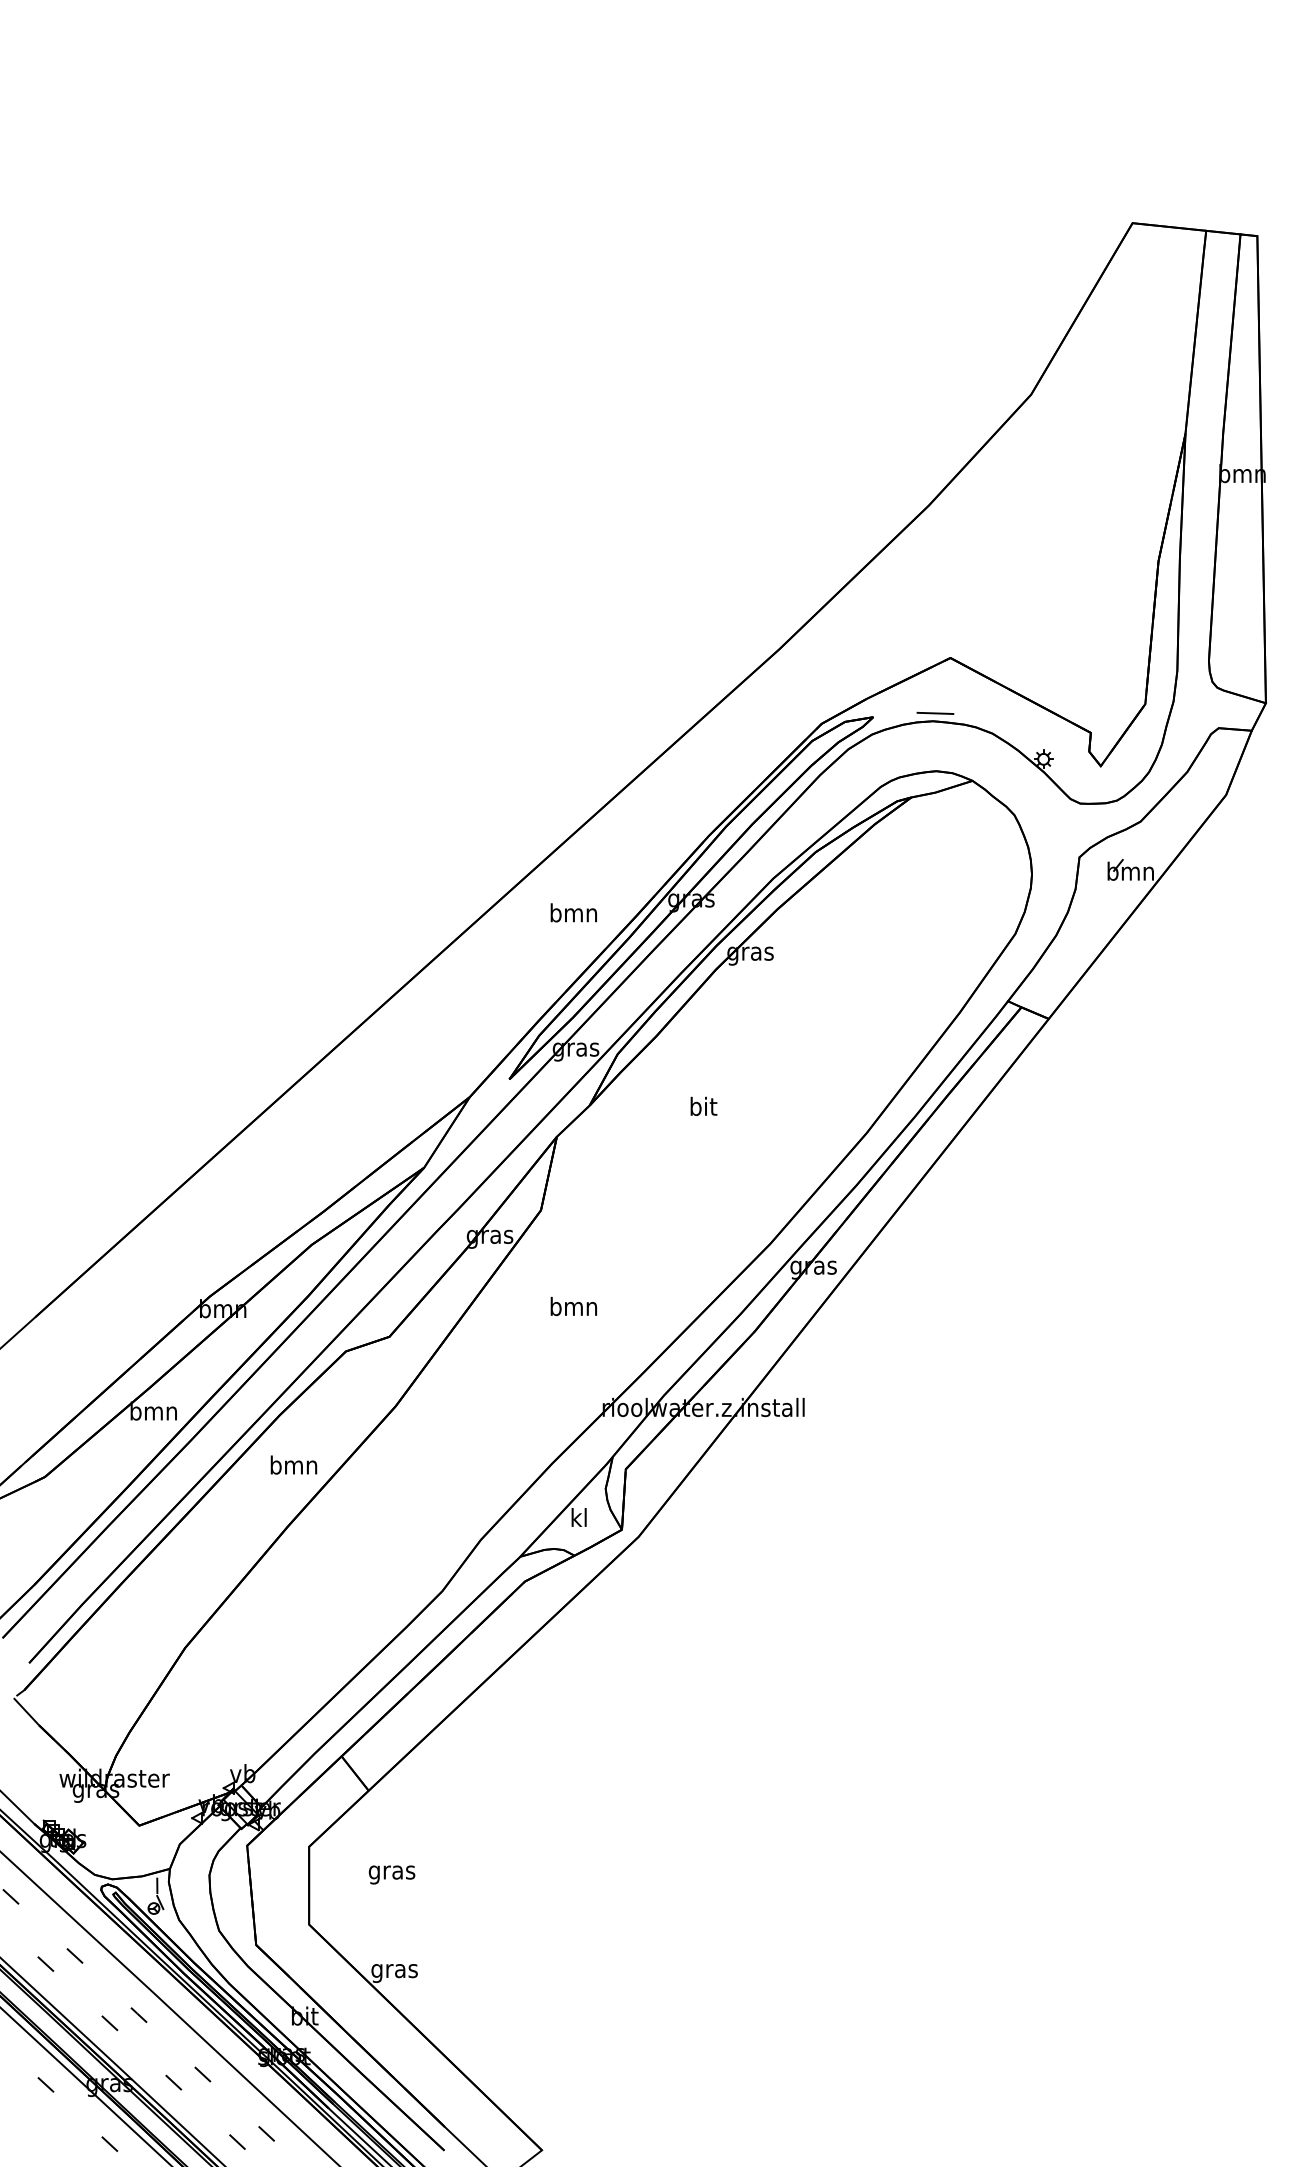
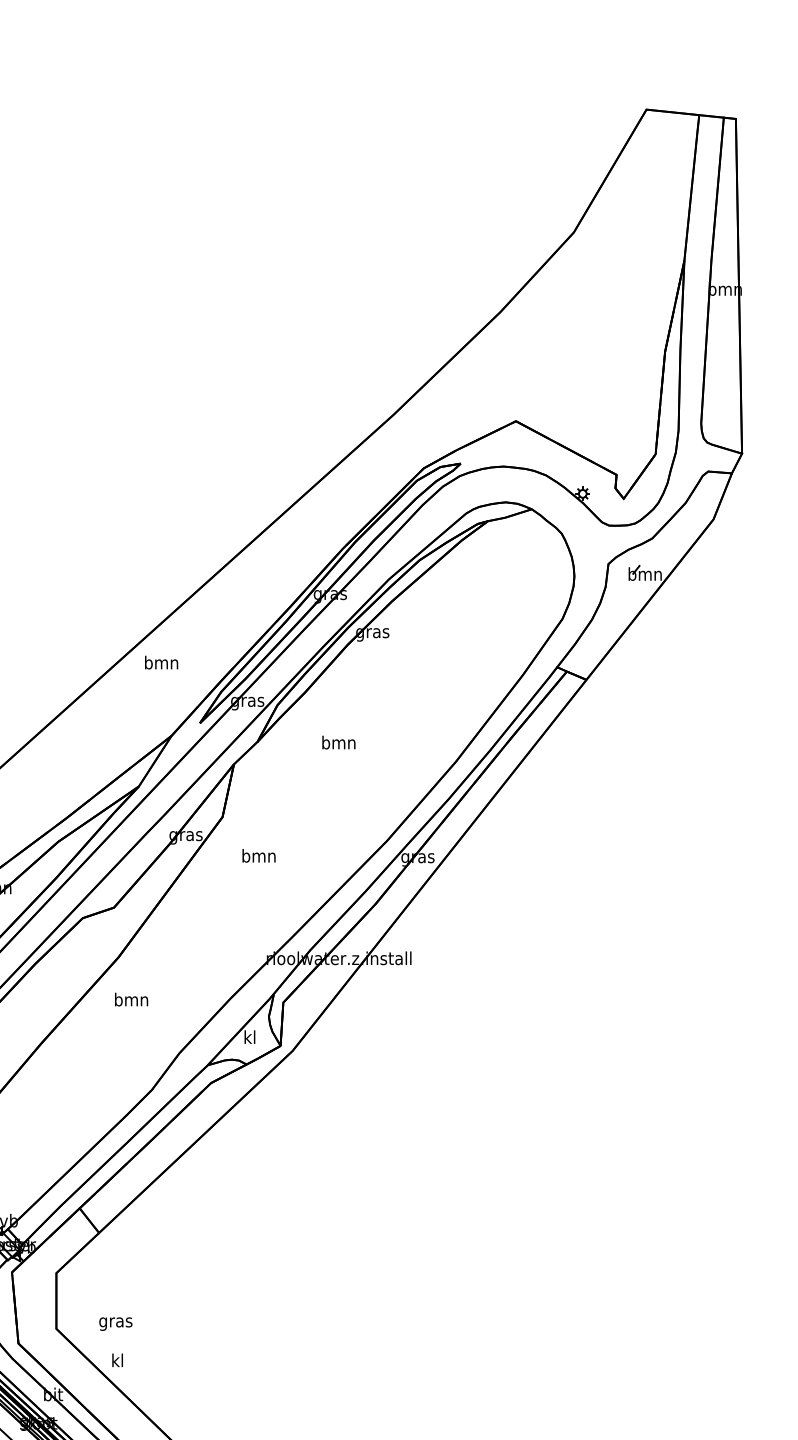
line: (935, 712) -> (505, 460), removed
text: (573, 912) -> (161, 662), moved
text: (703, 1105) -> (339, 741), bit -> bmn
text: (573, 1306) -> (258, 855), moved
text: (293, 1464) -> (131, 999), moved
text: (391, 1874) -> (115, 1323), moved
text: (394, 1970) -> (117, 1361), gras -> kl

